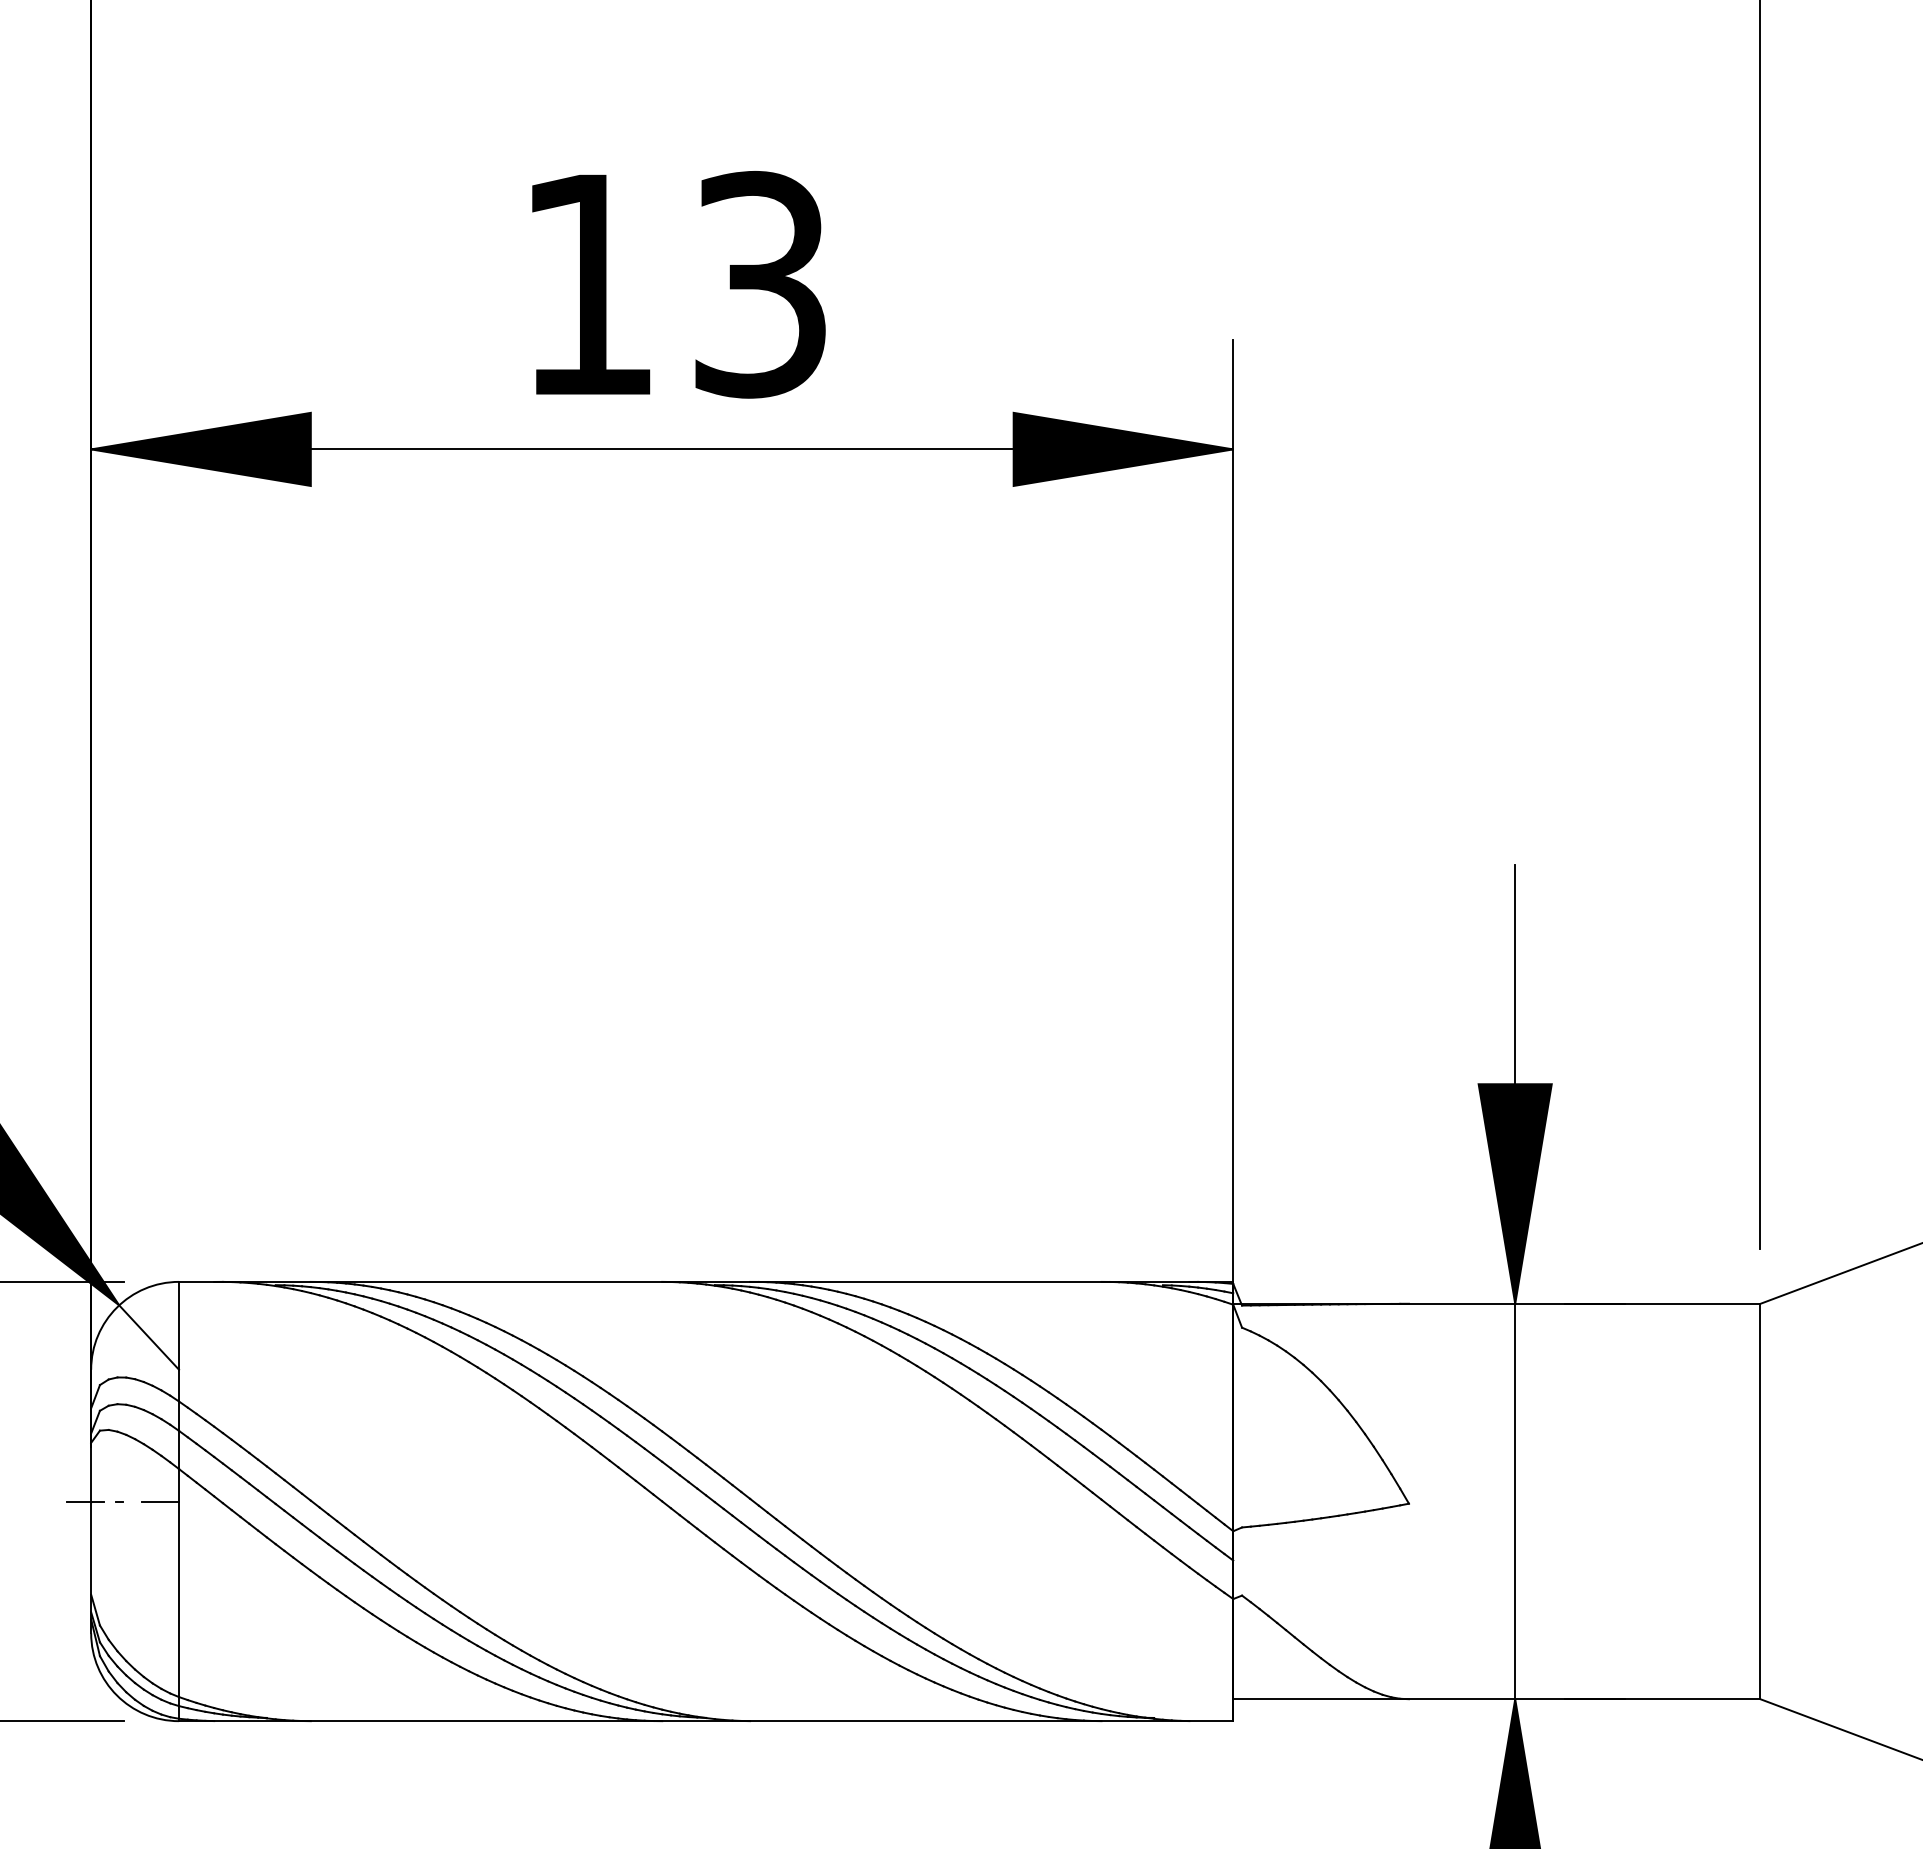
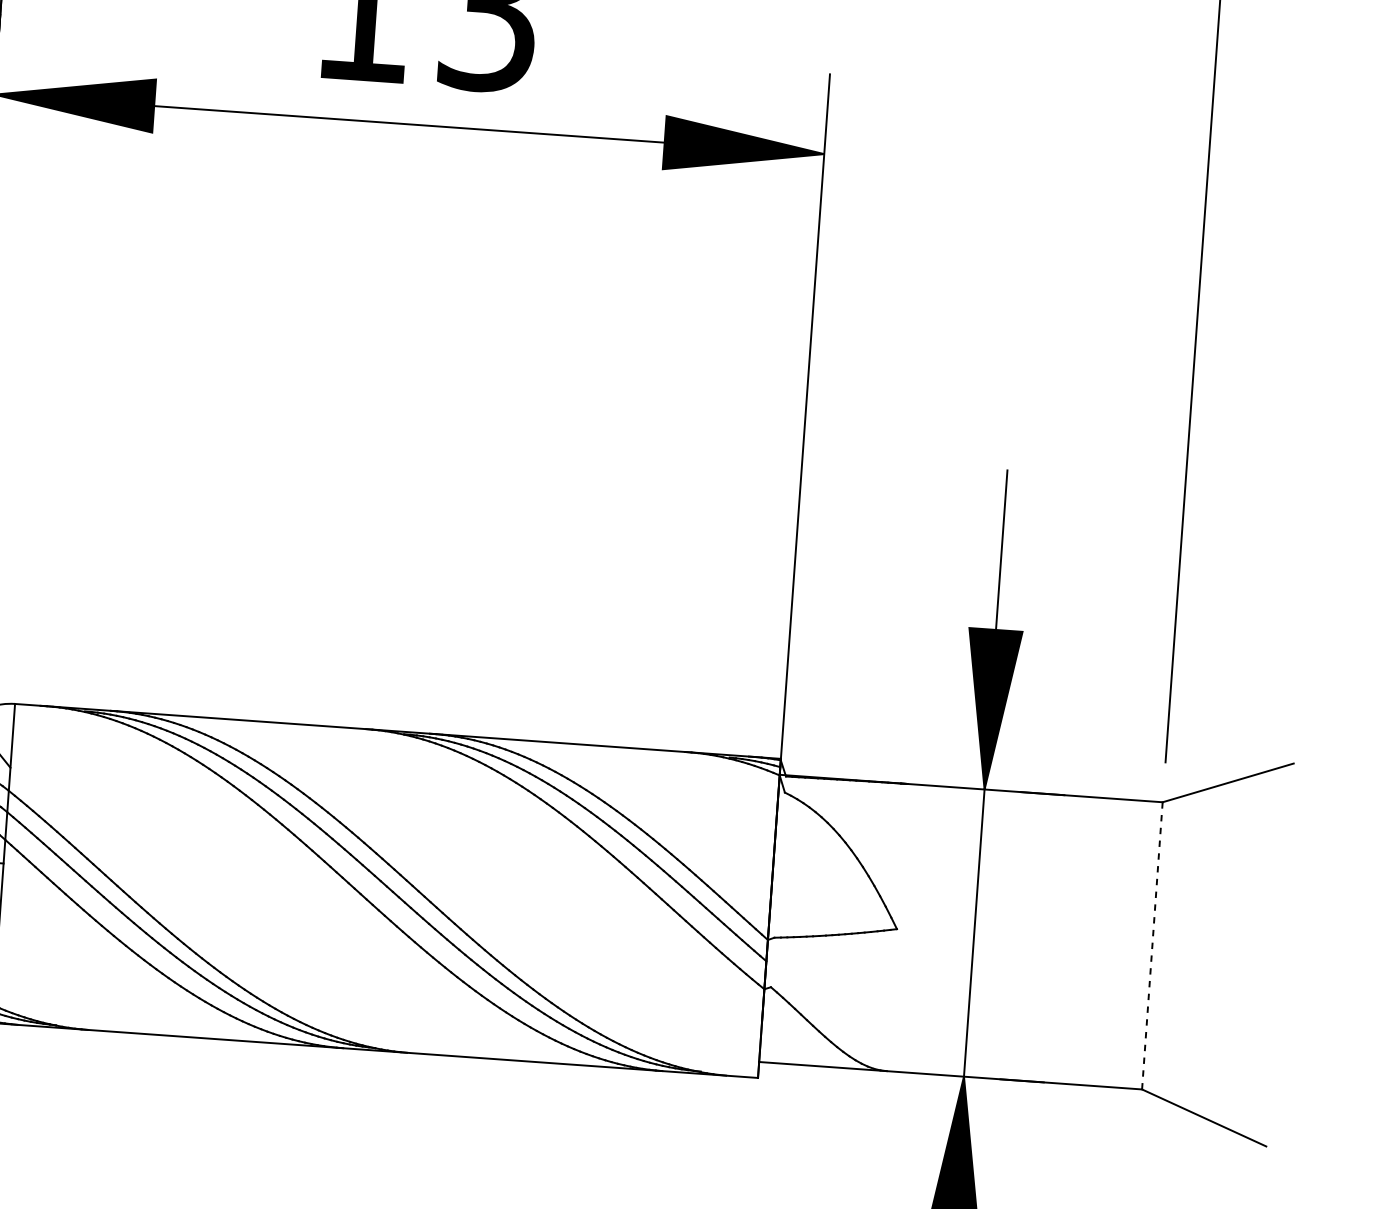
line: (1760, 1501) -> (1152, 945), solid -> dashed

